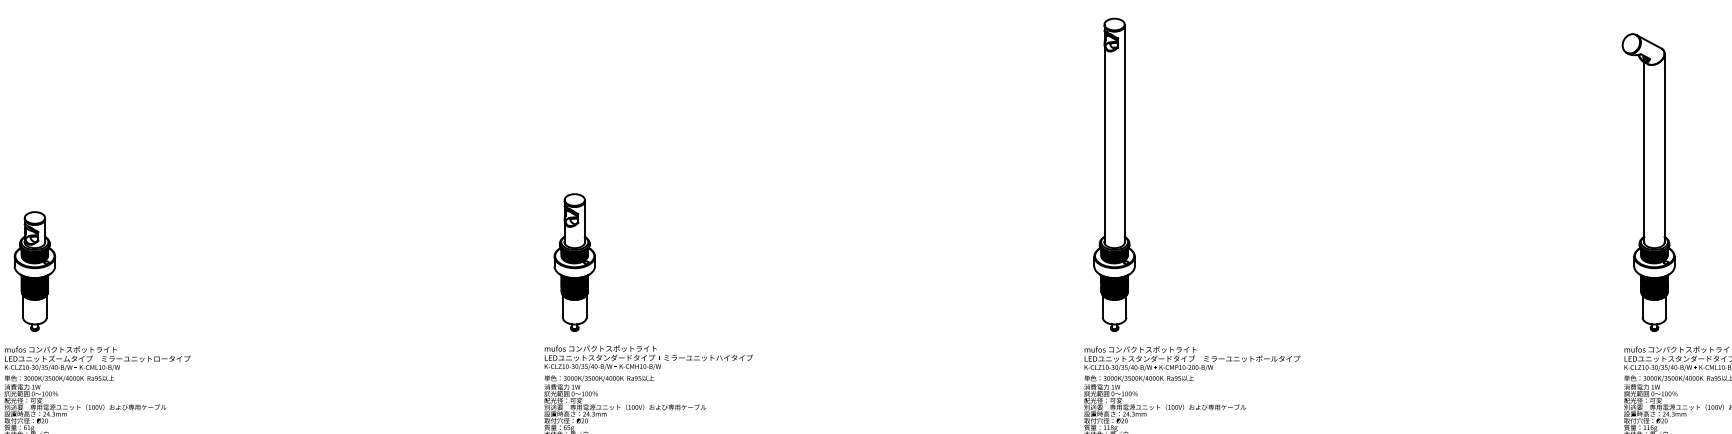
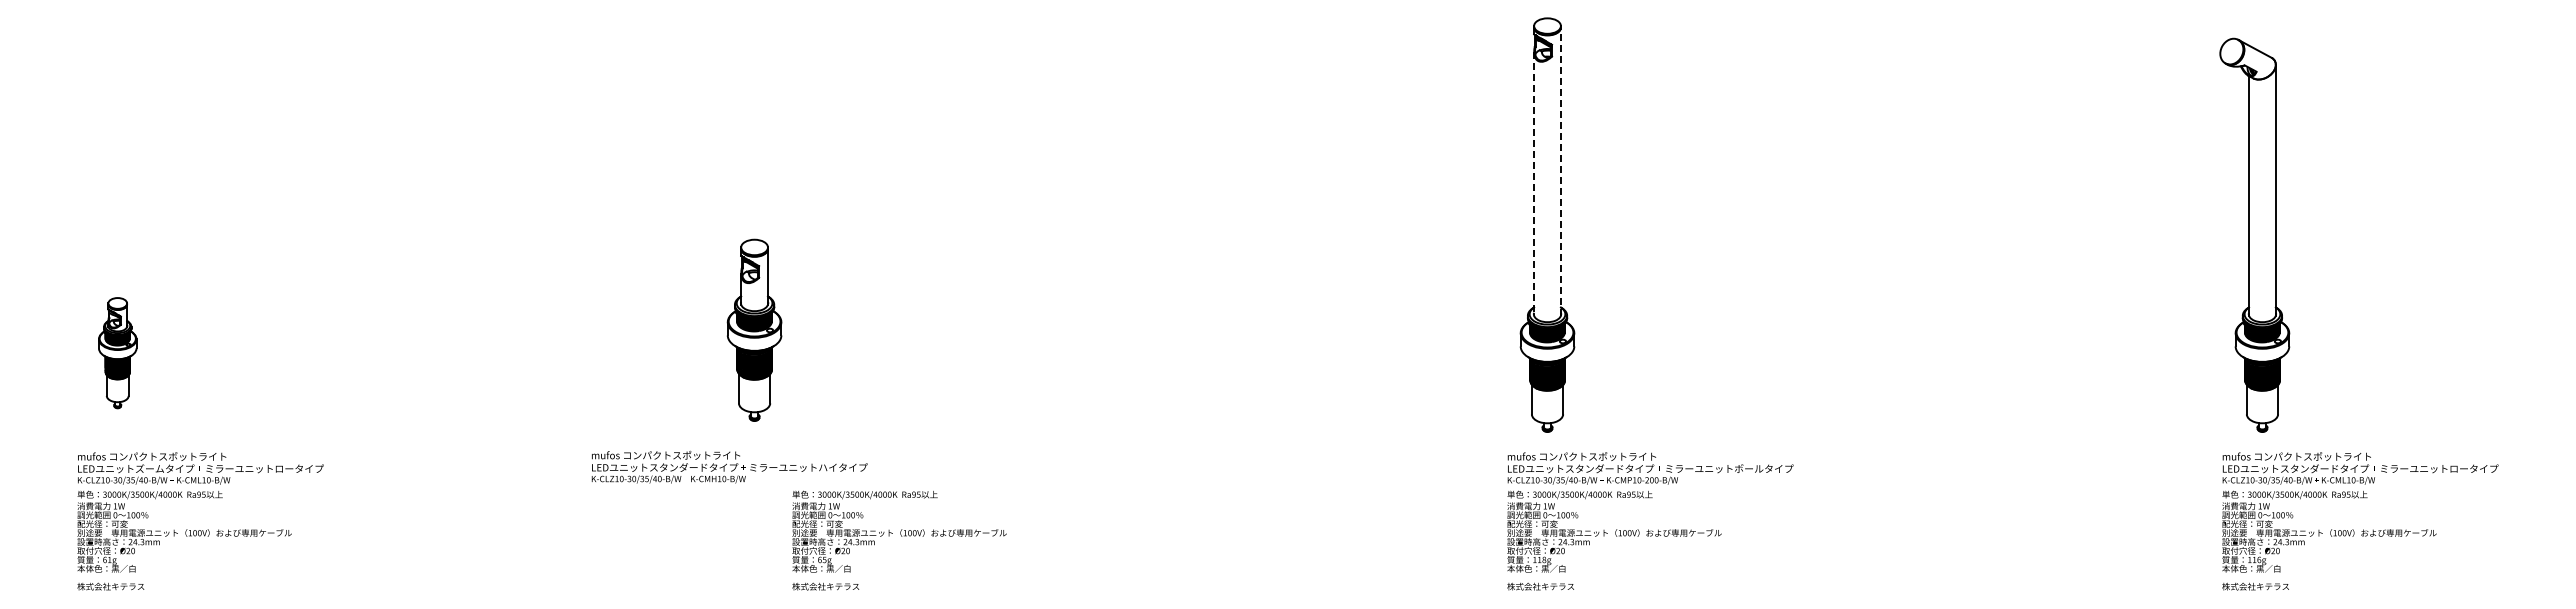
line: (1124, 134) -> (1560, 171), solid -> dashed
line: (1104, 144) -> (1534, 184), solid -> dashed
part: (574, 261) -> (754, 329), moved
part: (34, 271) -> (117, 352), size x0.7
text: (648, 357) -> (729, 466), moved

